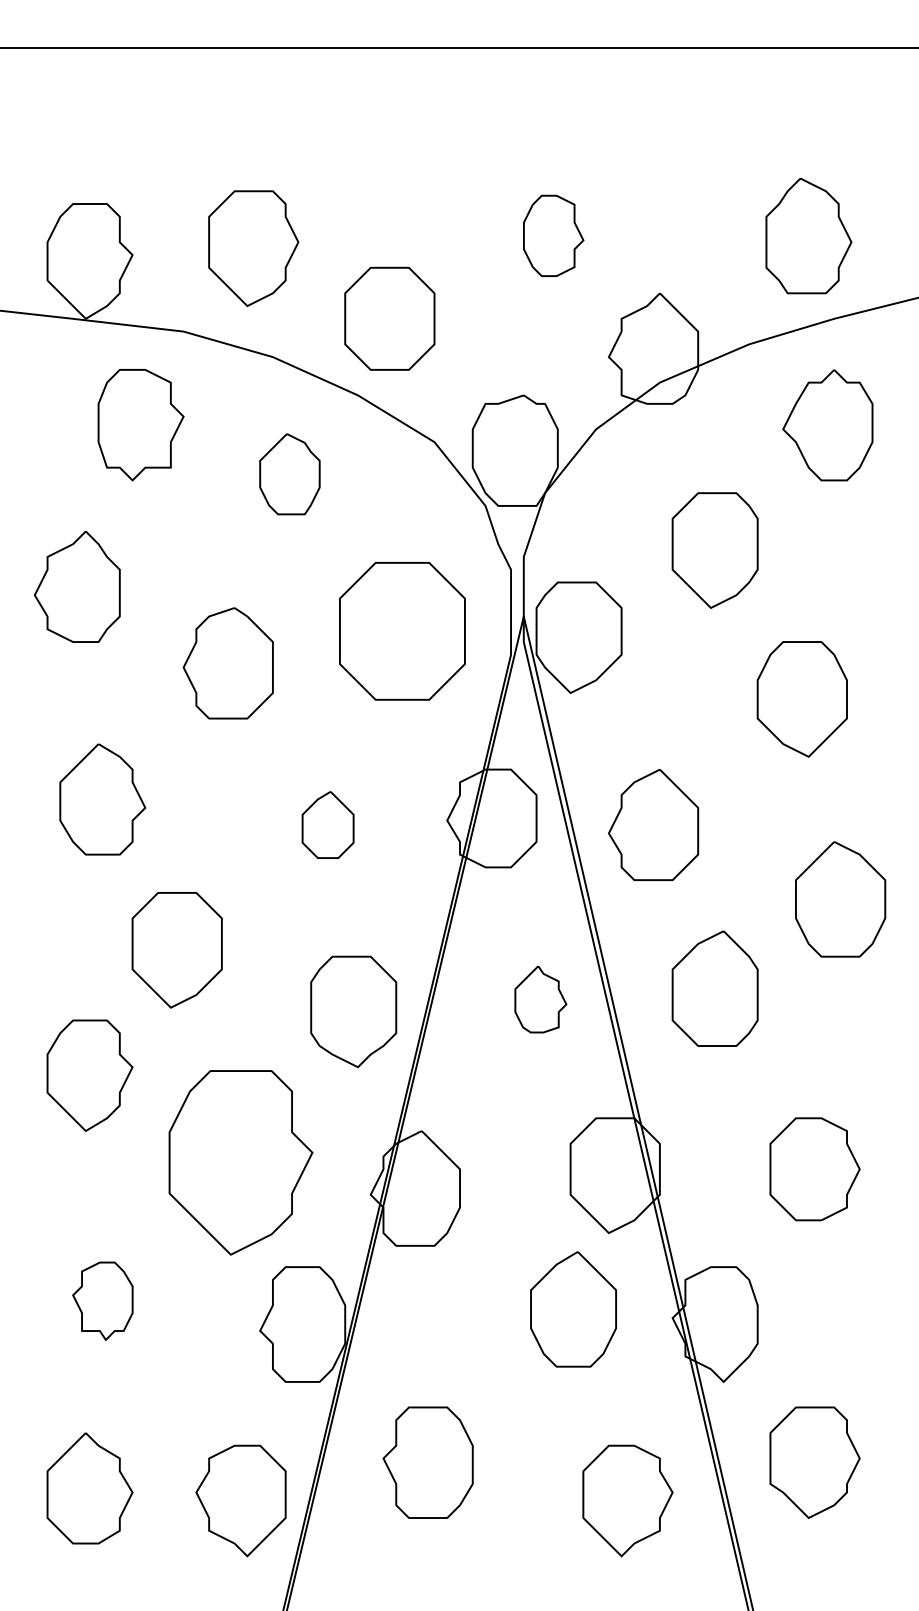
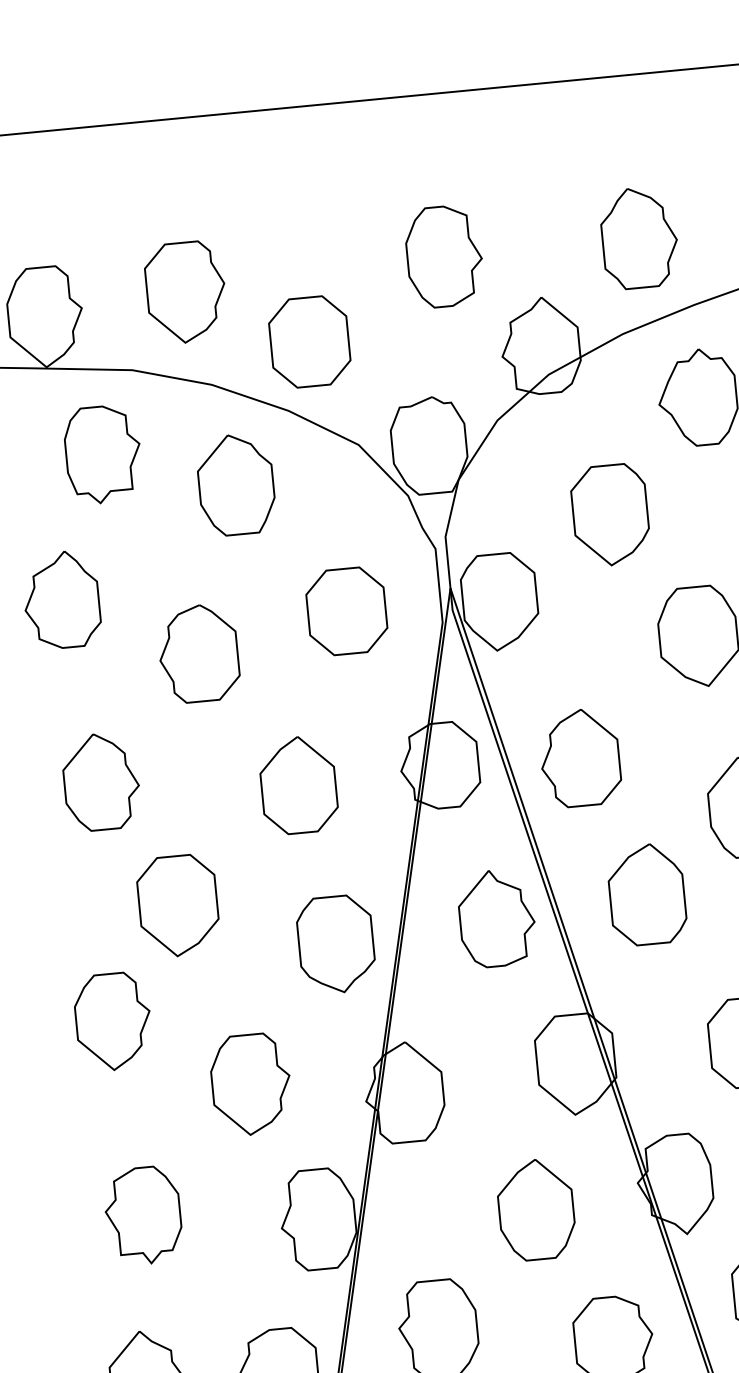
part: (553, 235) -> (444, 256), size x1.43
part: (808, 236) -> (639, 238), moved
part: (289, 474) -> (235, 485), size x1.43
part: (402, 631) -> (346, 611), size x0.71
part: (327, 824) -> (297, 784), size x1.67
part: (540, 999) -> (496, 918), size x1.67
part: (240, 1162) -> (250, 1084), size x0.62
part: (102, 1301) -> (143, 1216), size x1.43
part: (573, 1309) -> (536, 1209), moved

